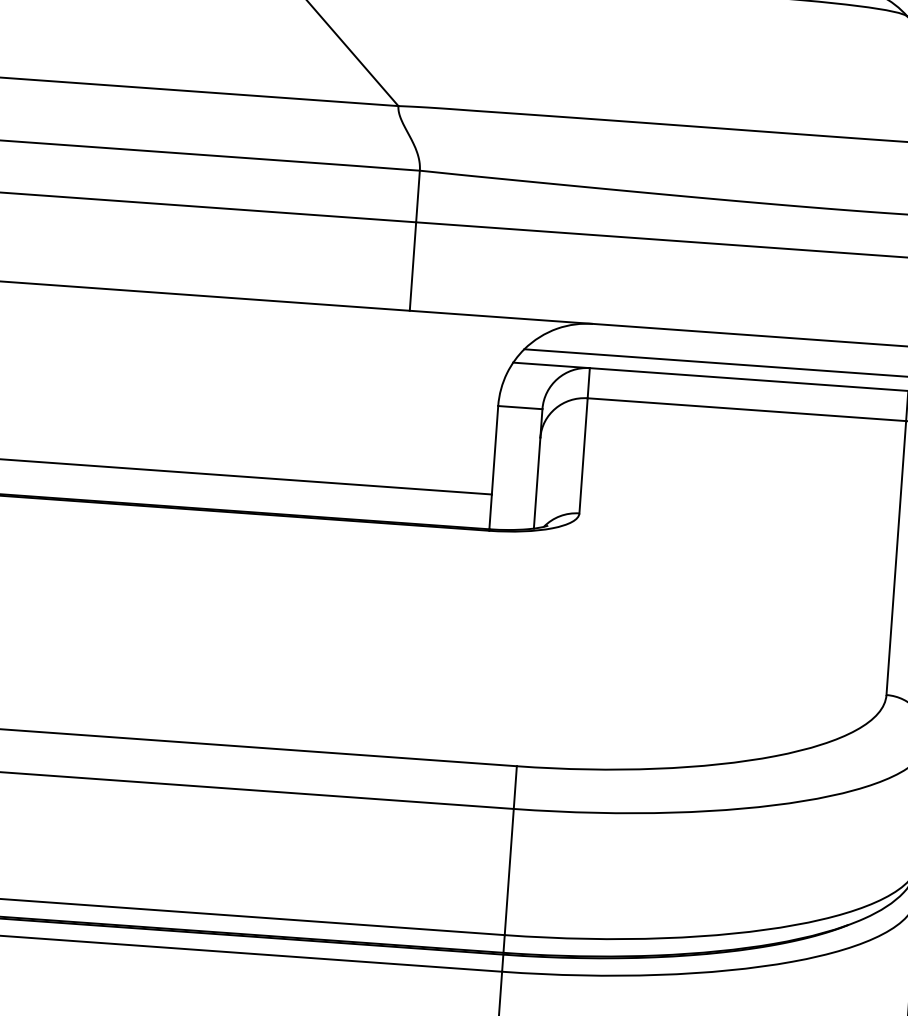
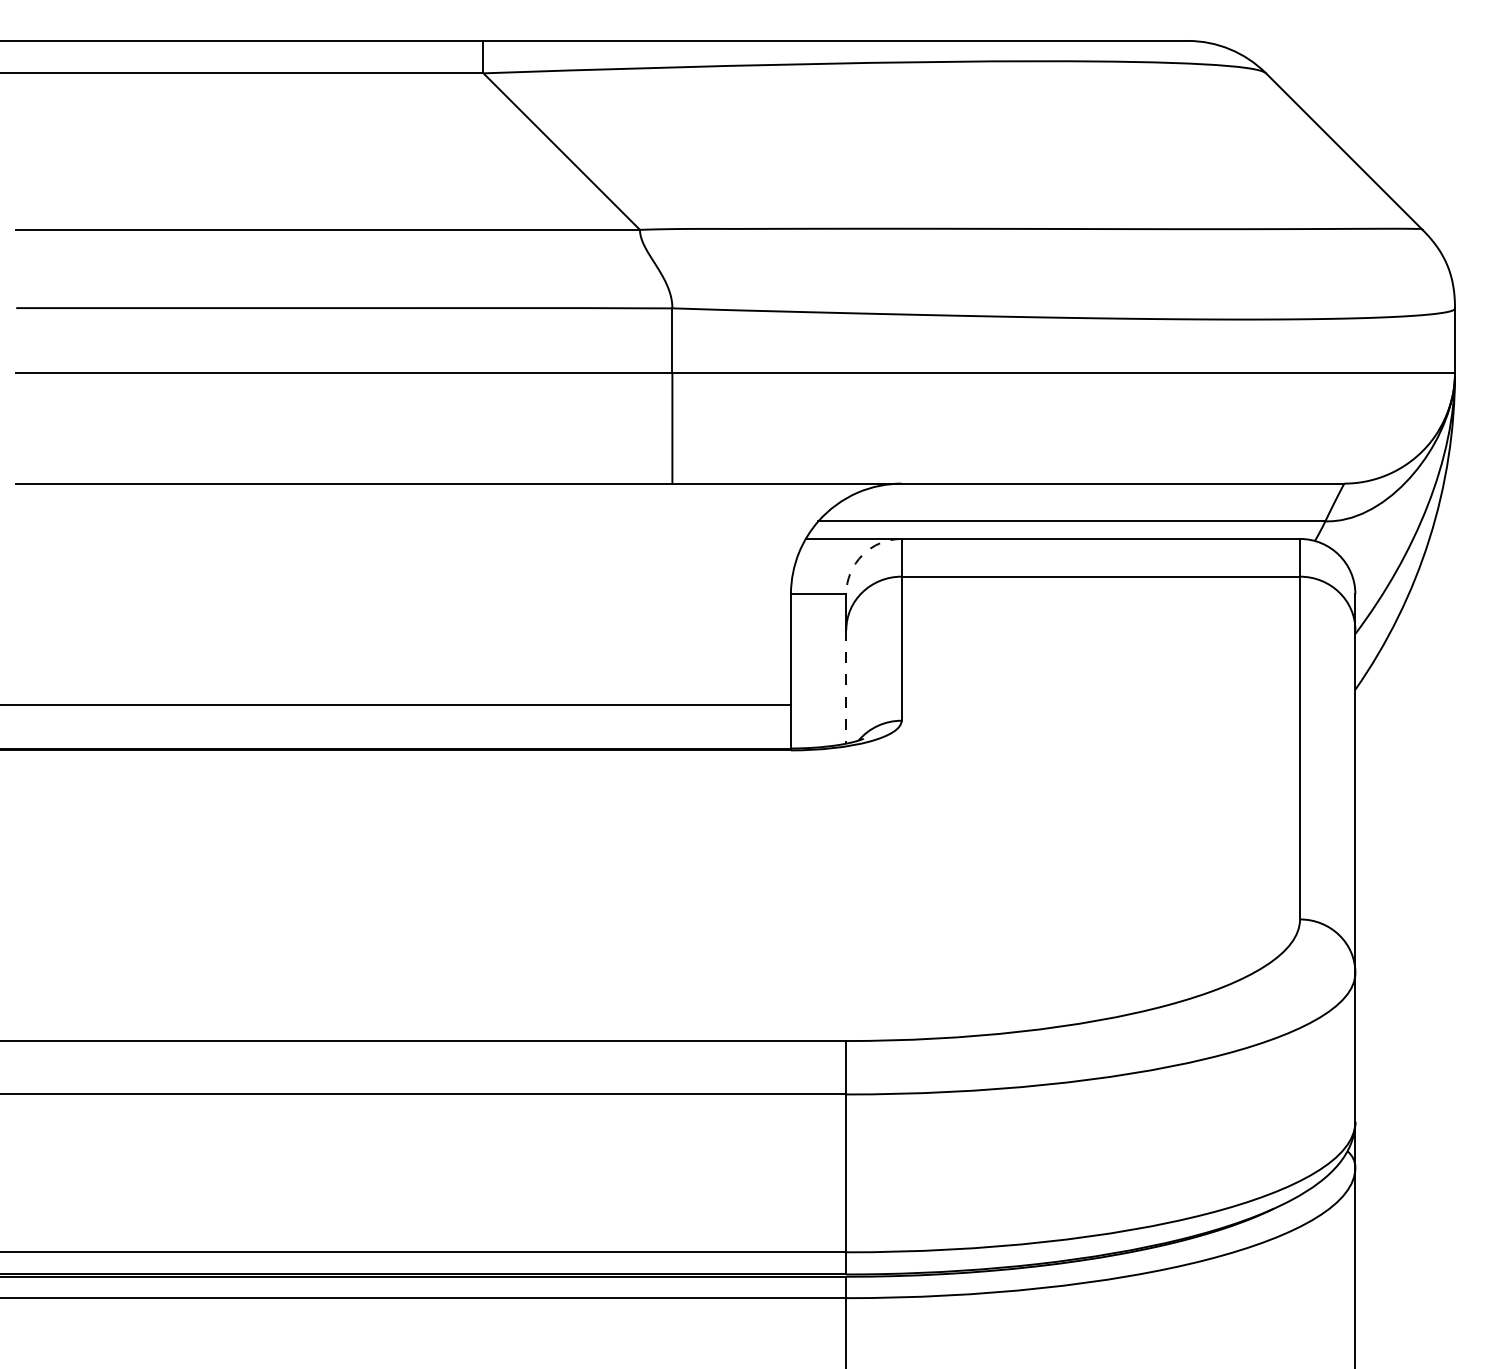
arc: (557, 379) -> (862, 555), solid -> dashed
line: (537, 482) -> (846, 686), solid -> dashed

